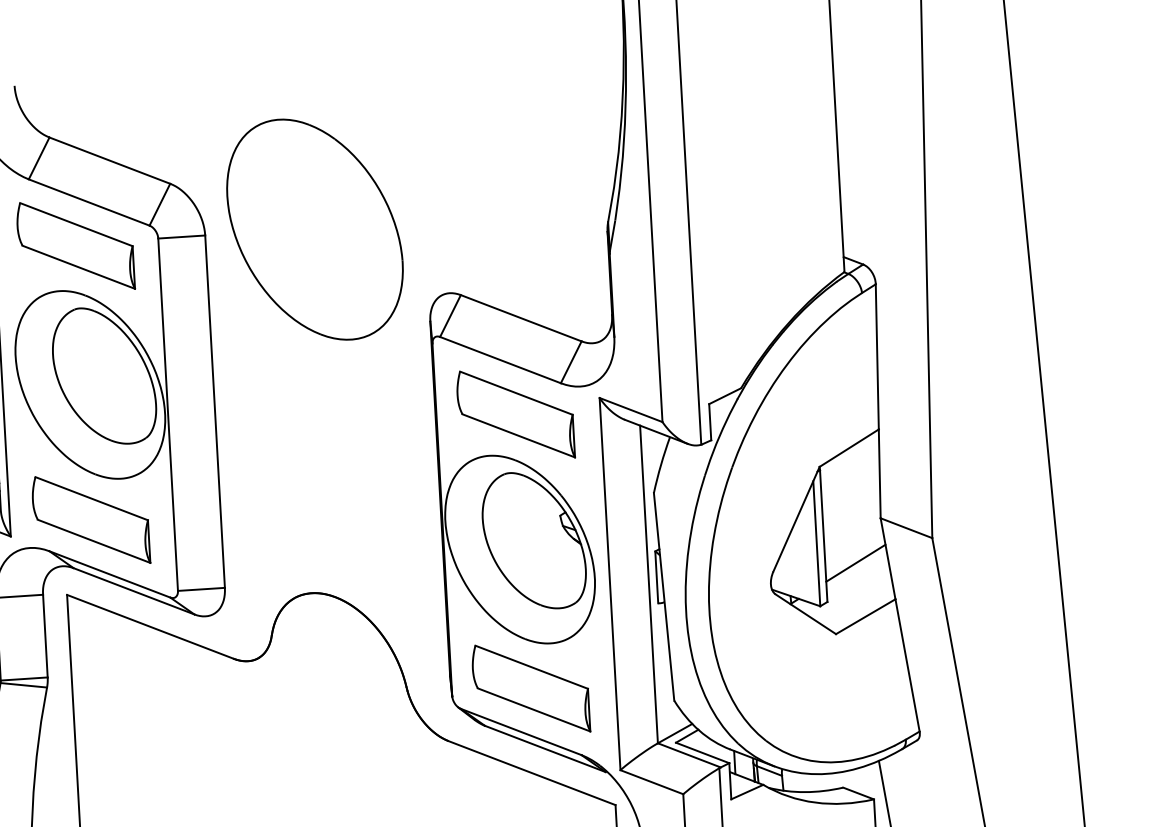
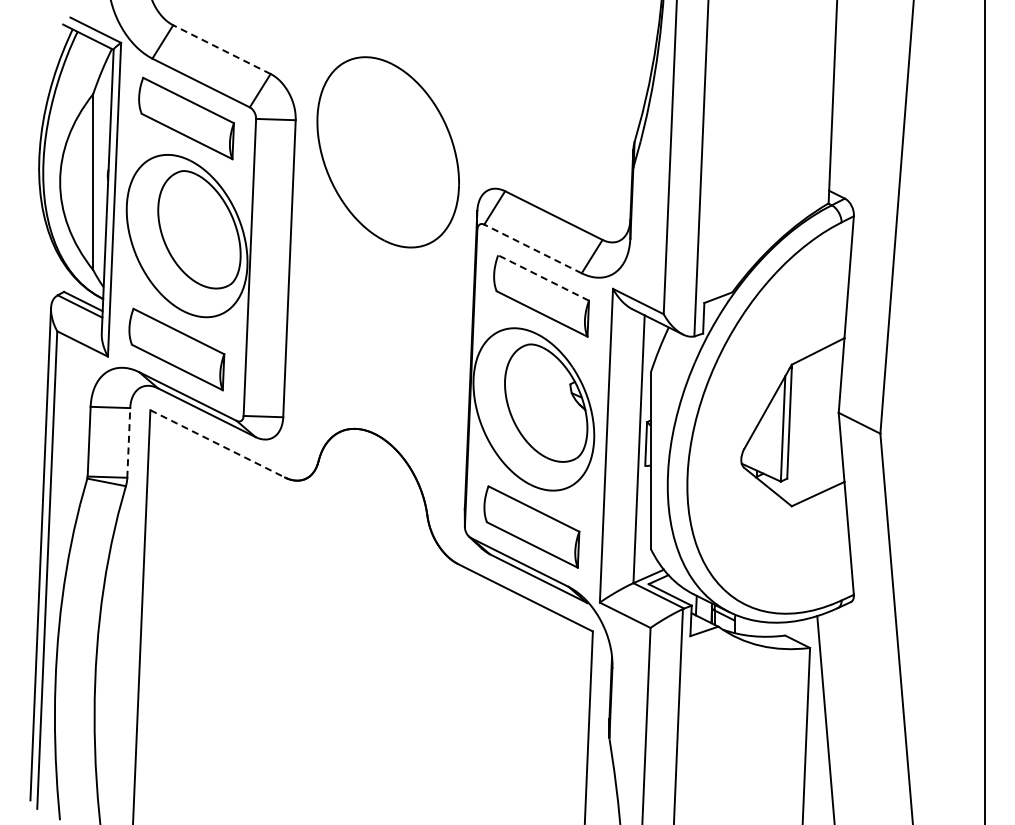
line: (109, 160) -> (221, 49), solid -> dashed
part: (314, 229) -> (387, 152), moved
line: (499, 359) -> (532, 248), solid -> dashed
line: (516, 393) -> (543, 278), solid -> dashed
line: (854, 563) -> (813, 448), removed
line: (151, 627) -> (218, 444), solid -> dashed
line: (45, 635) -> (128, 442), solid -> dashed

